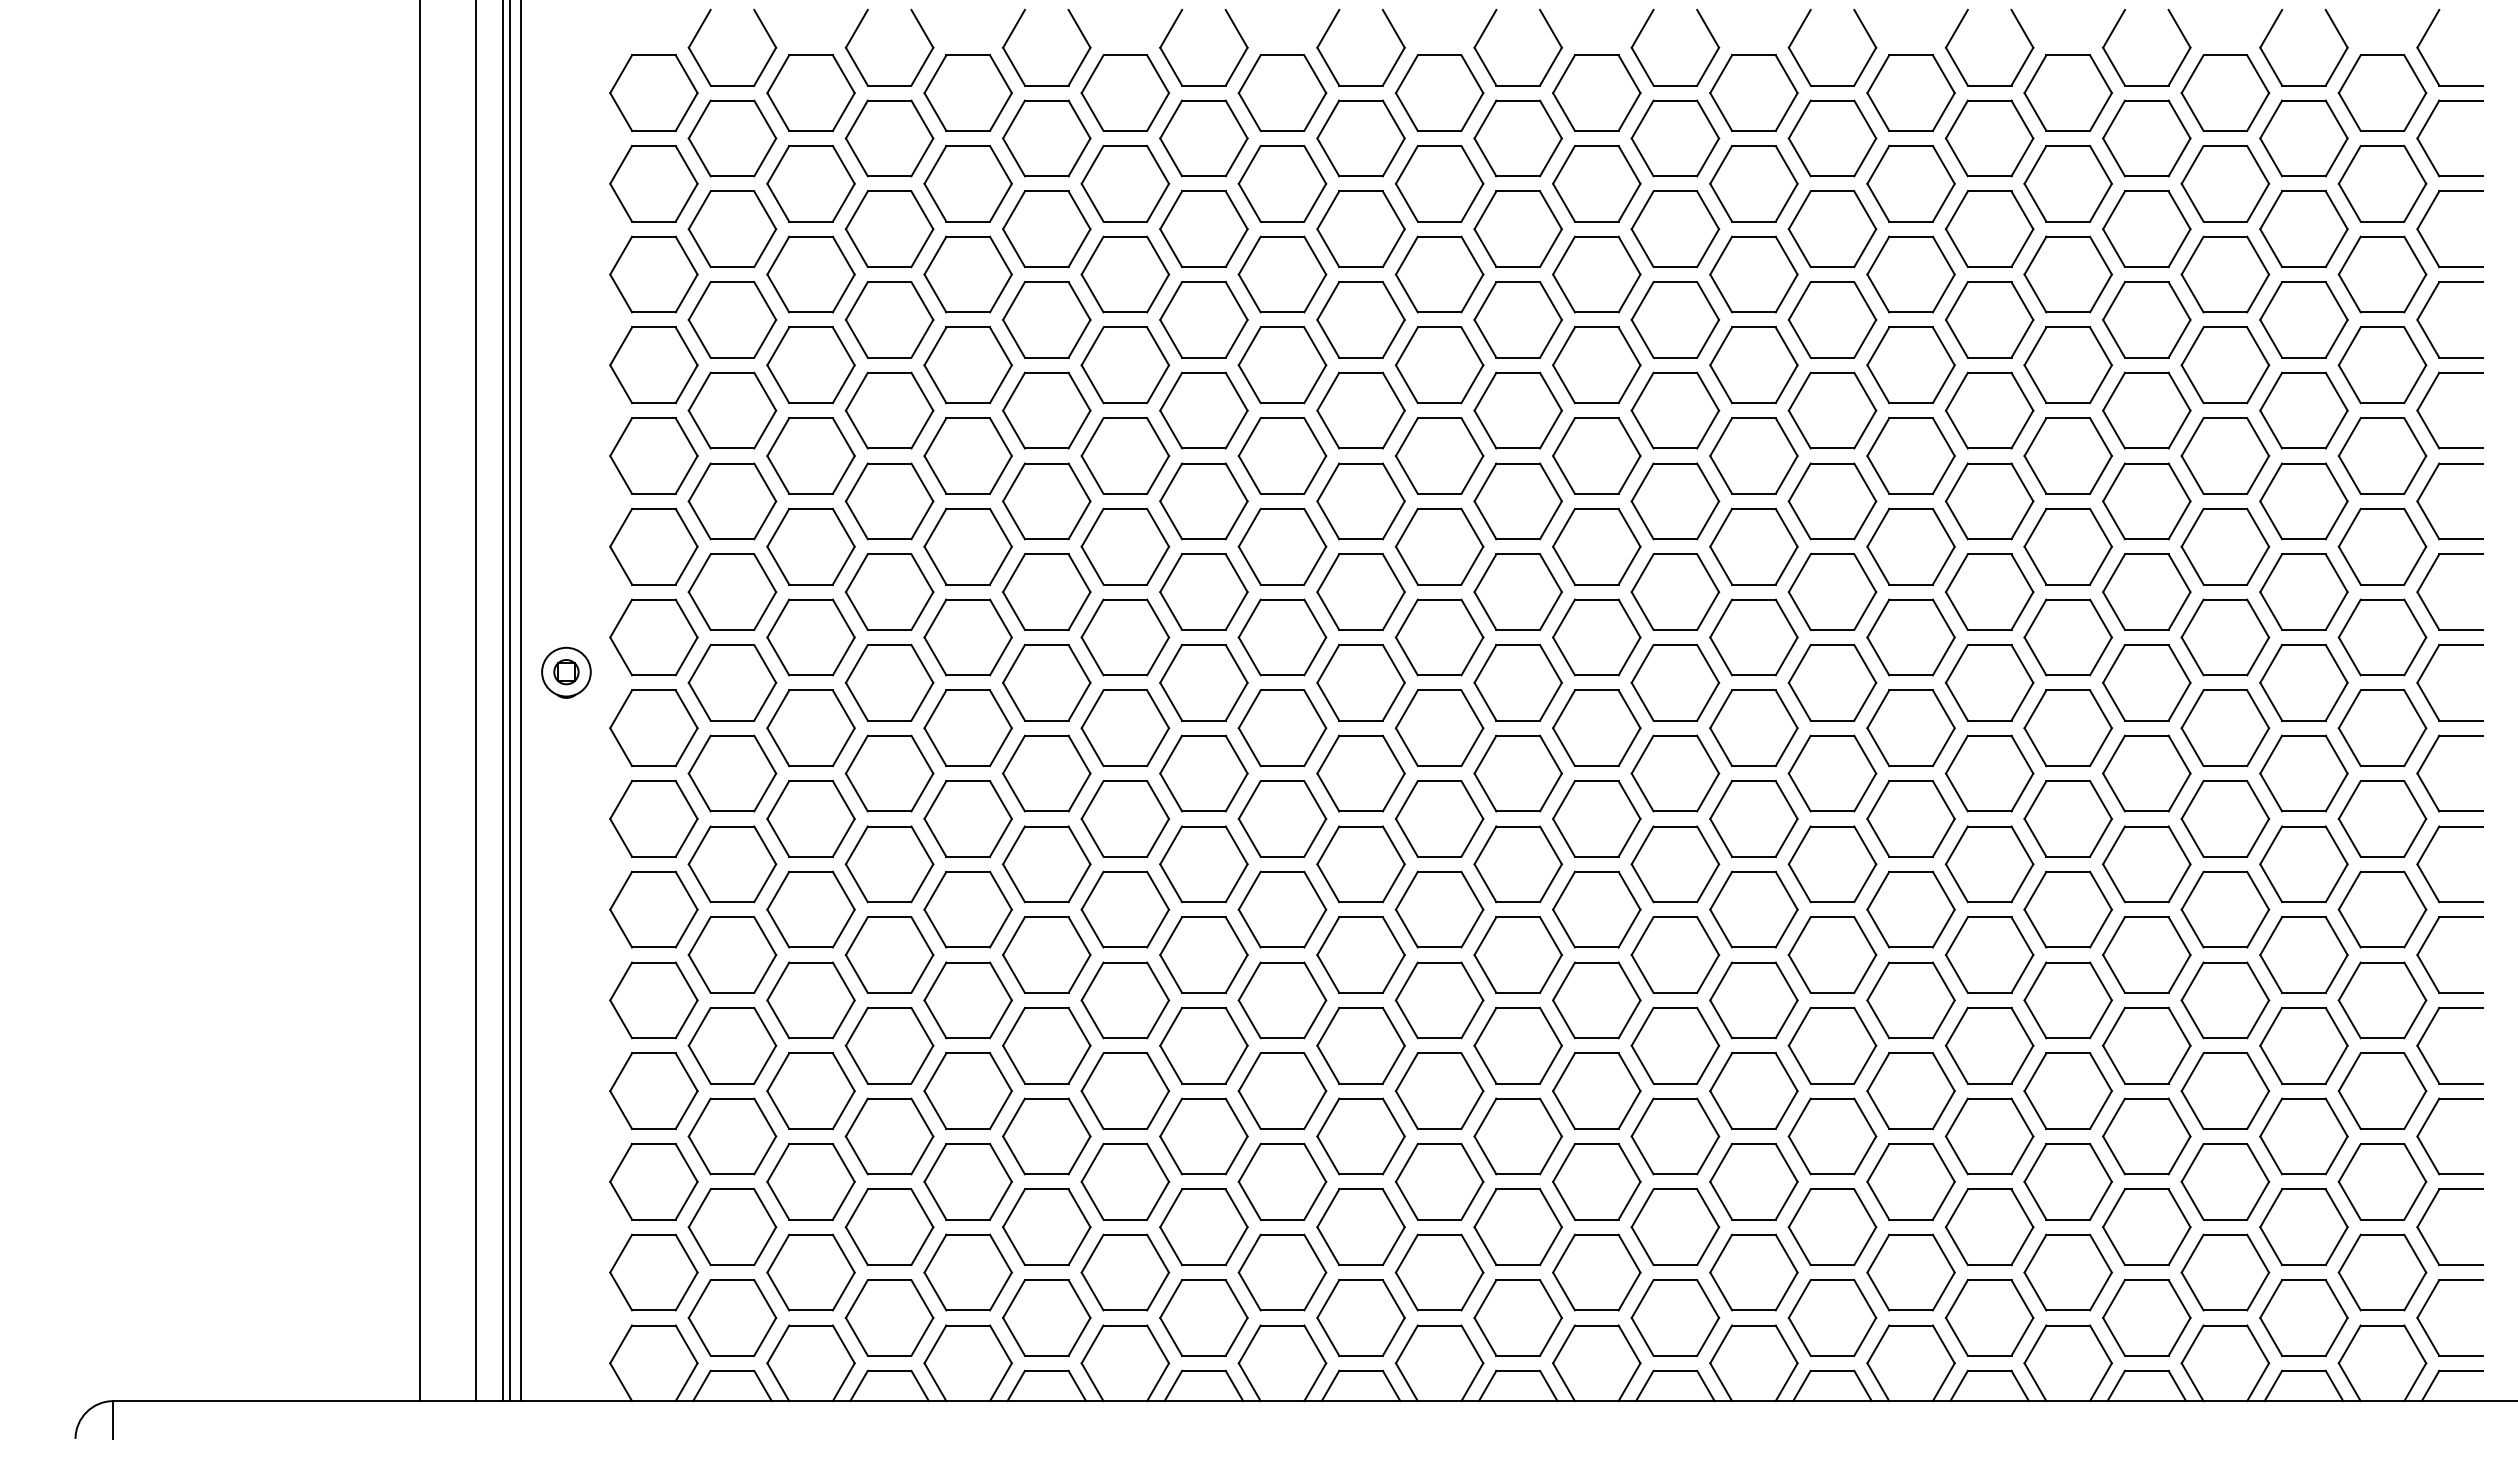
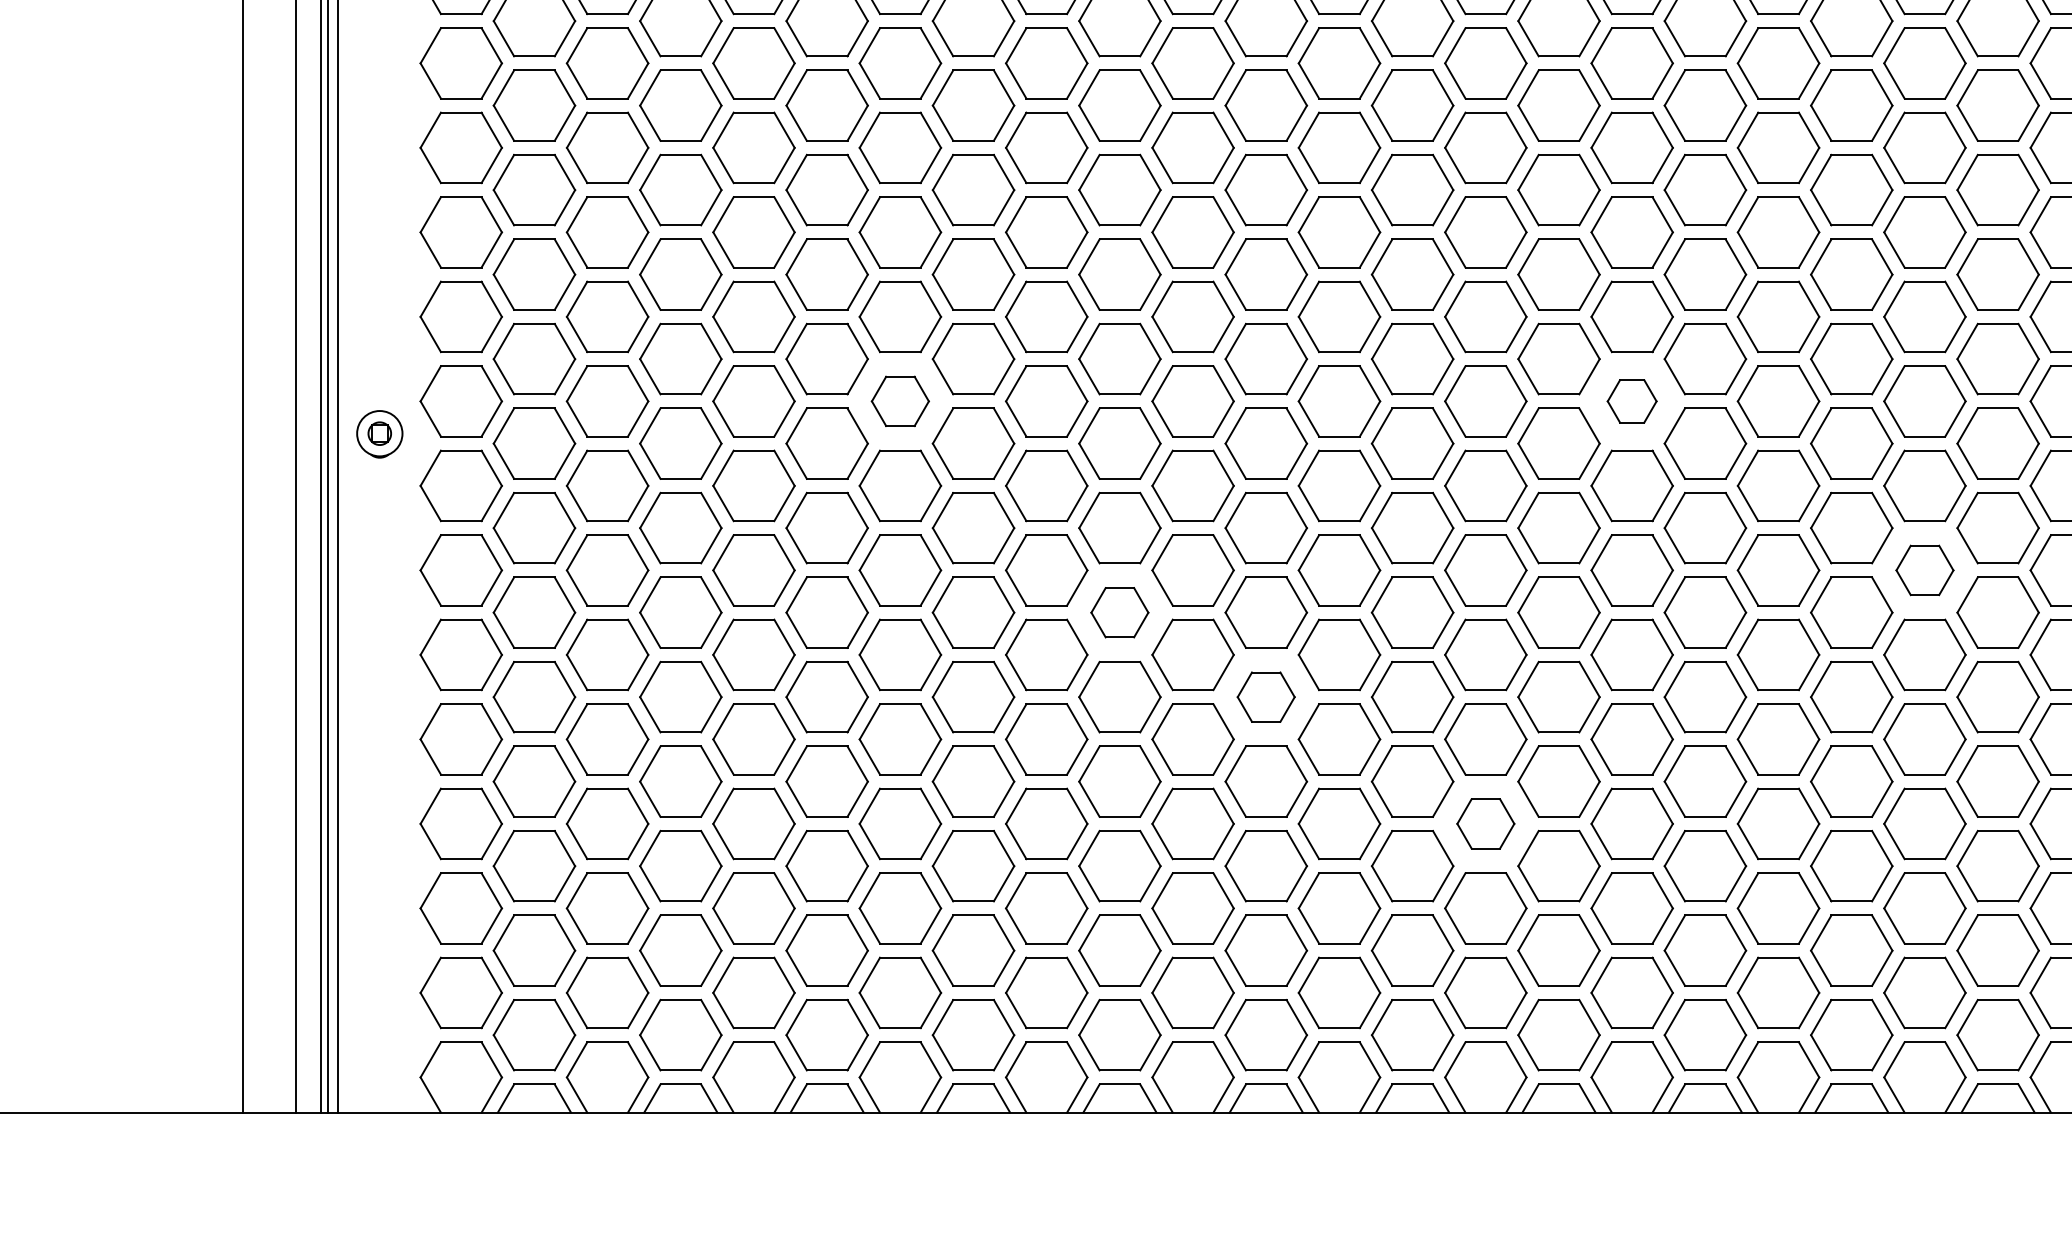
part: (1125, 637) -> (900, 401), size x0.7
part: (1910, 637) -> (1631, 401), size x0.6
part: (2225, 818) -> (1925, 569), size x0.7
part: (1360, 864) -> (1119, 612), size x0.7
part: (1517, 954) -> (1265, 696), size x0.7
part: (1753, 1090) -> (1485, 823), size x0.7

